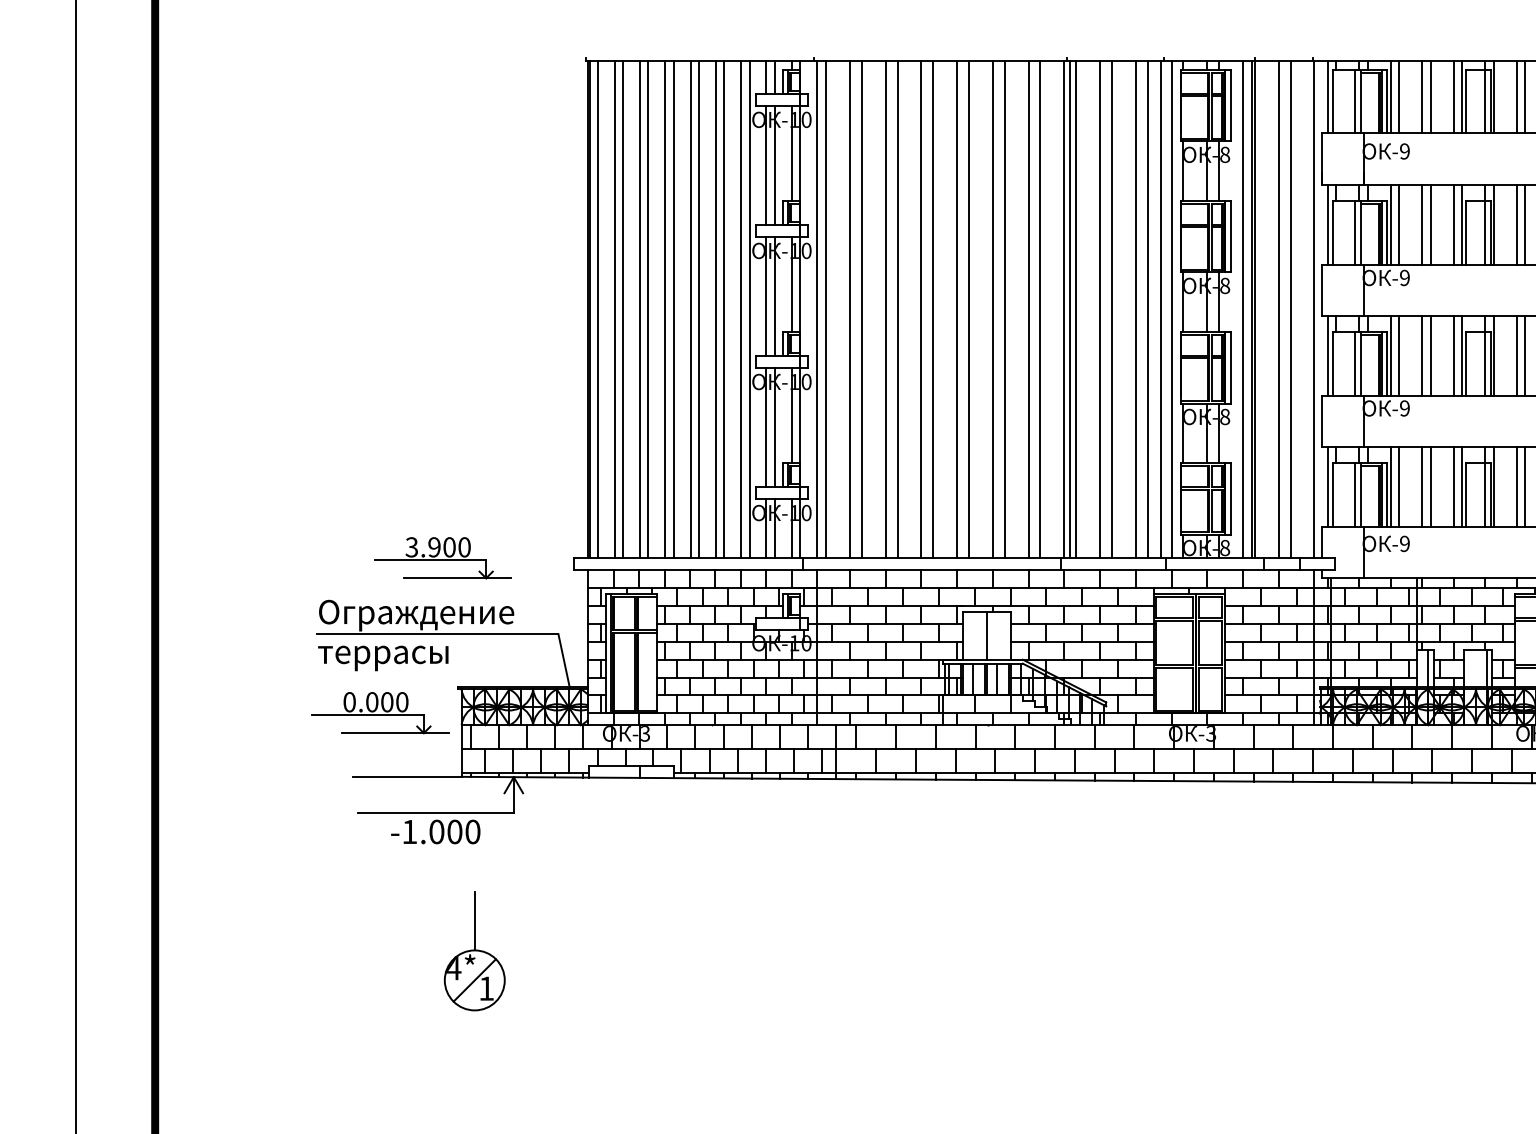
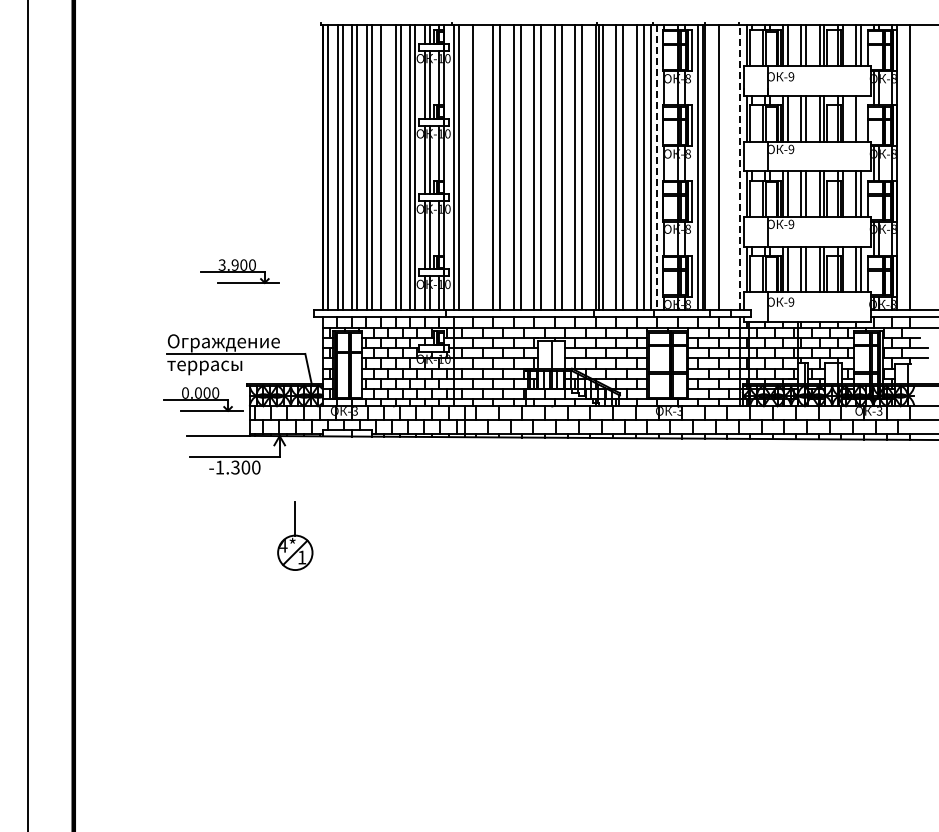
line: (1525, 224) -> (860, 118), removed
line: (699, 309) -> (386, 167), removed
line: (861, 309) -> (479, 167), removed
line: (1171, 309) -> (657, 167), solid -> dashed
line: (1290, 309) -> (725, 167), removed
line: (1314, 309) -> (739, 167), solid -> dashed
part: (442, 558) -> (239, 271), moved
text: (436, 831) -> (235, 467), -1.000 -> -1.300
part: (475, 950) -> (295, 535), moved

